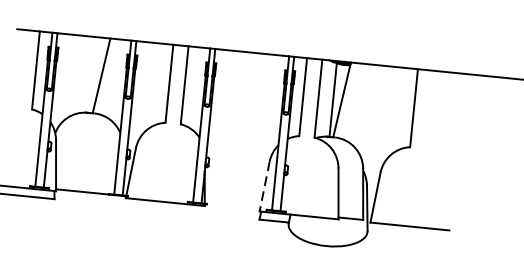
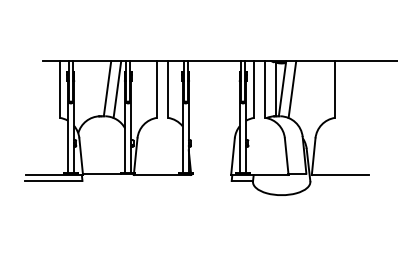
line: (115, 78) -> (117, 89), added
line: (355, 102) -> (292, 89), added
line: (263, 187) -> (232, 157), dashed -> solid

